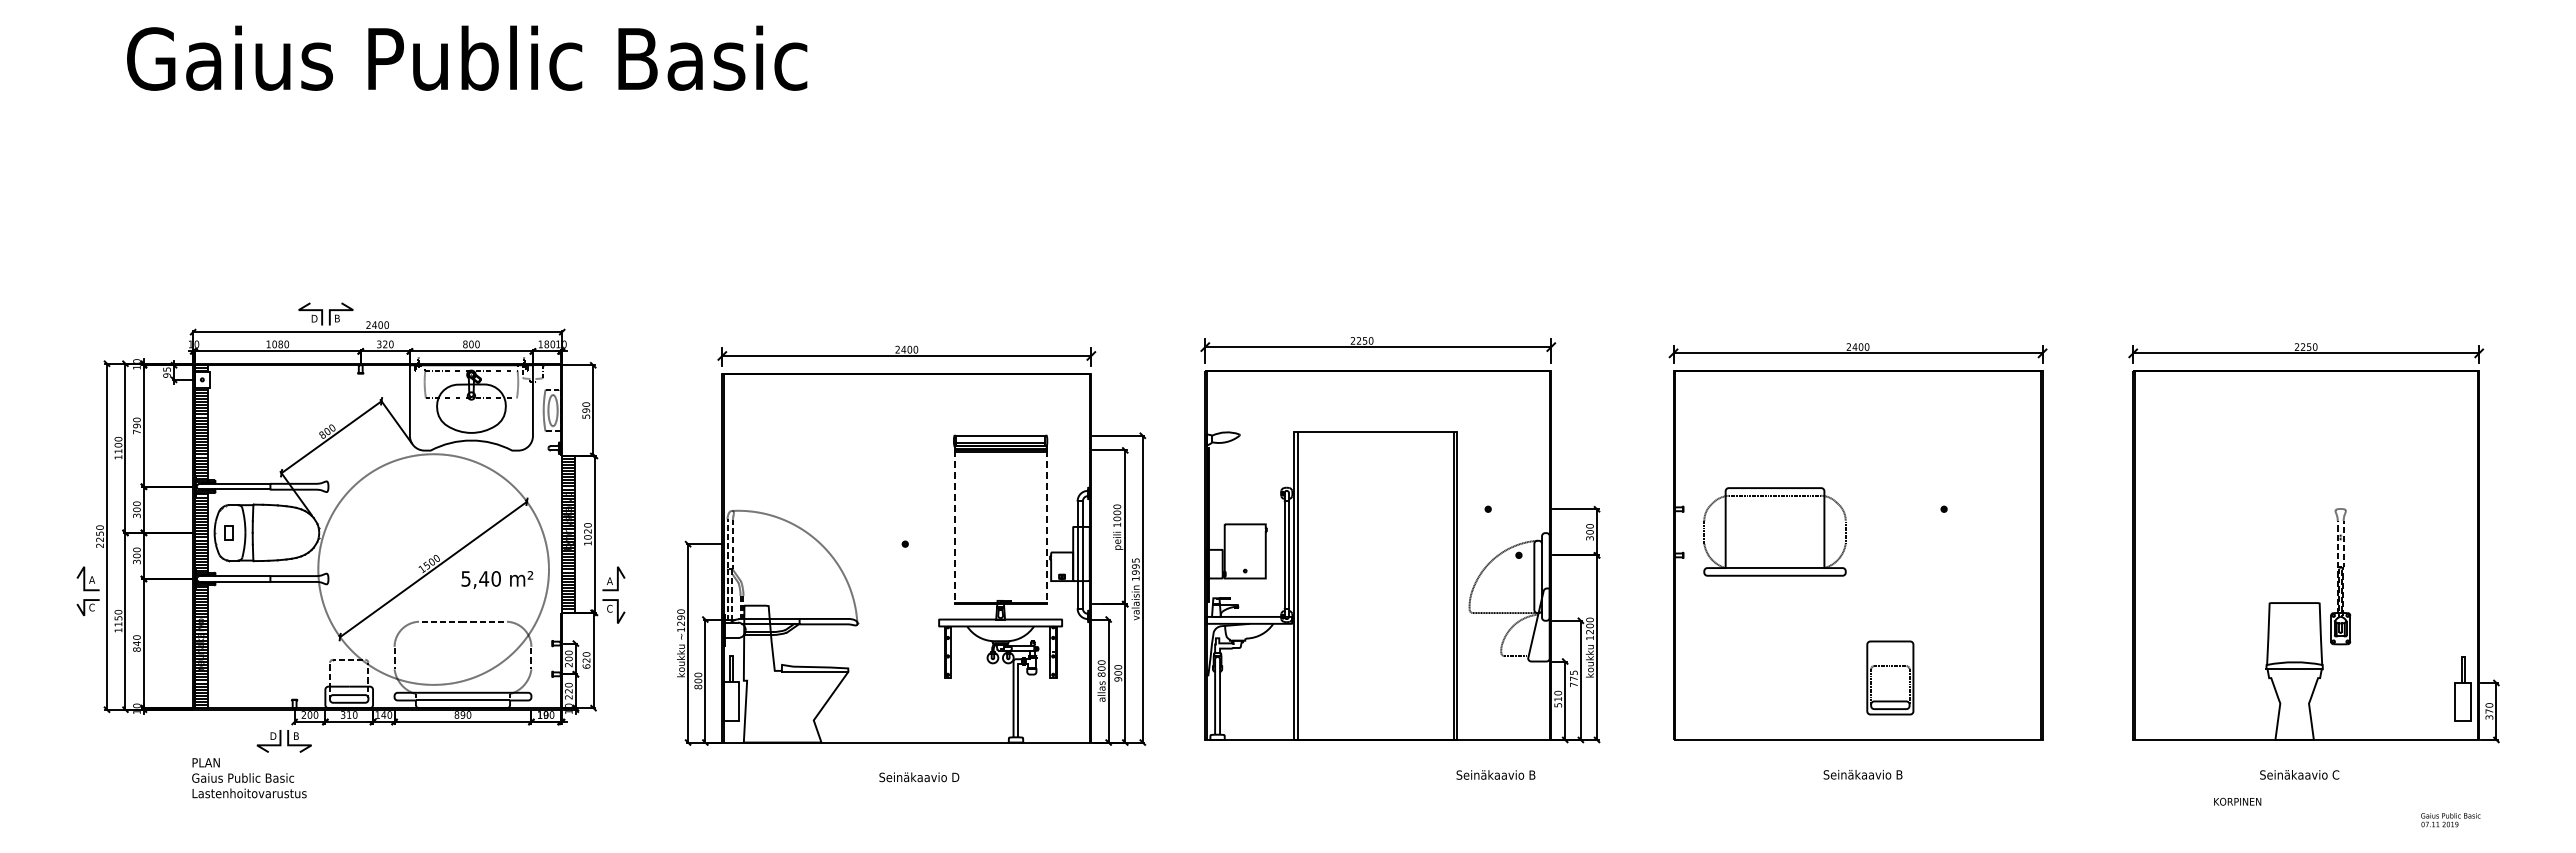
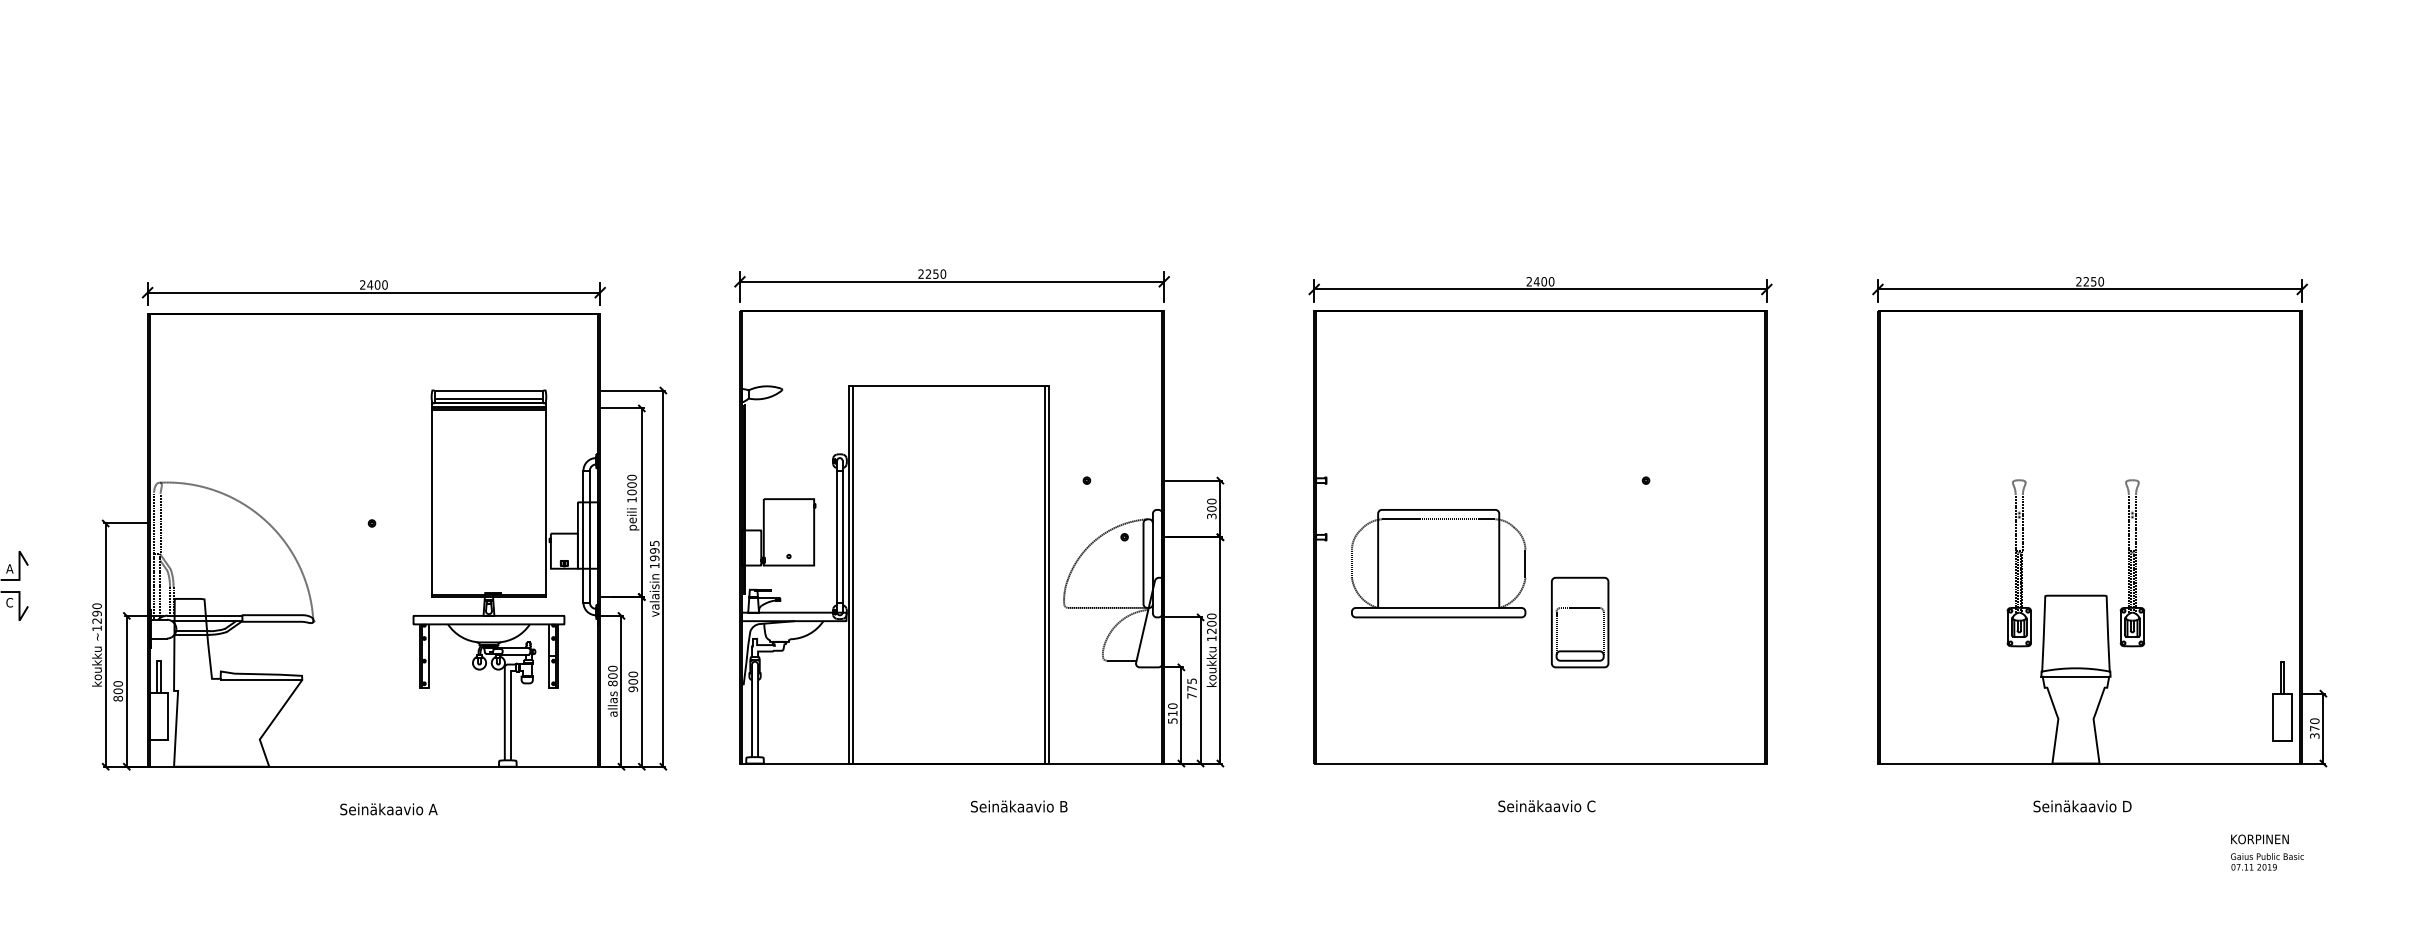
line: (954, 527) -> (432, 503), dashed -> solid
line: (1046, 527) -> (545, 503), dashed -> solid
part: (1774, 531) -> (1438, 563), moved
part: (2248, 576) -> (2019, 563), added
part: (1890, 677) -> (1580, 621), moved
text: (1495, 774) -> (1018, 805), moved
text: (1899, 774) -> (1591, 805), Seinäkaavio B -> Seinäkaavio C
text: (2335, 774) -> (2126, 805), Seinäkaavio C -> Seinäkaavio D
text: (955, 776) -> (433, 808), Seinäkaavio D -> Seinäkaavio A
text: (2237, 801) -> (2259, 839), moved

